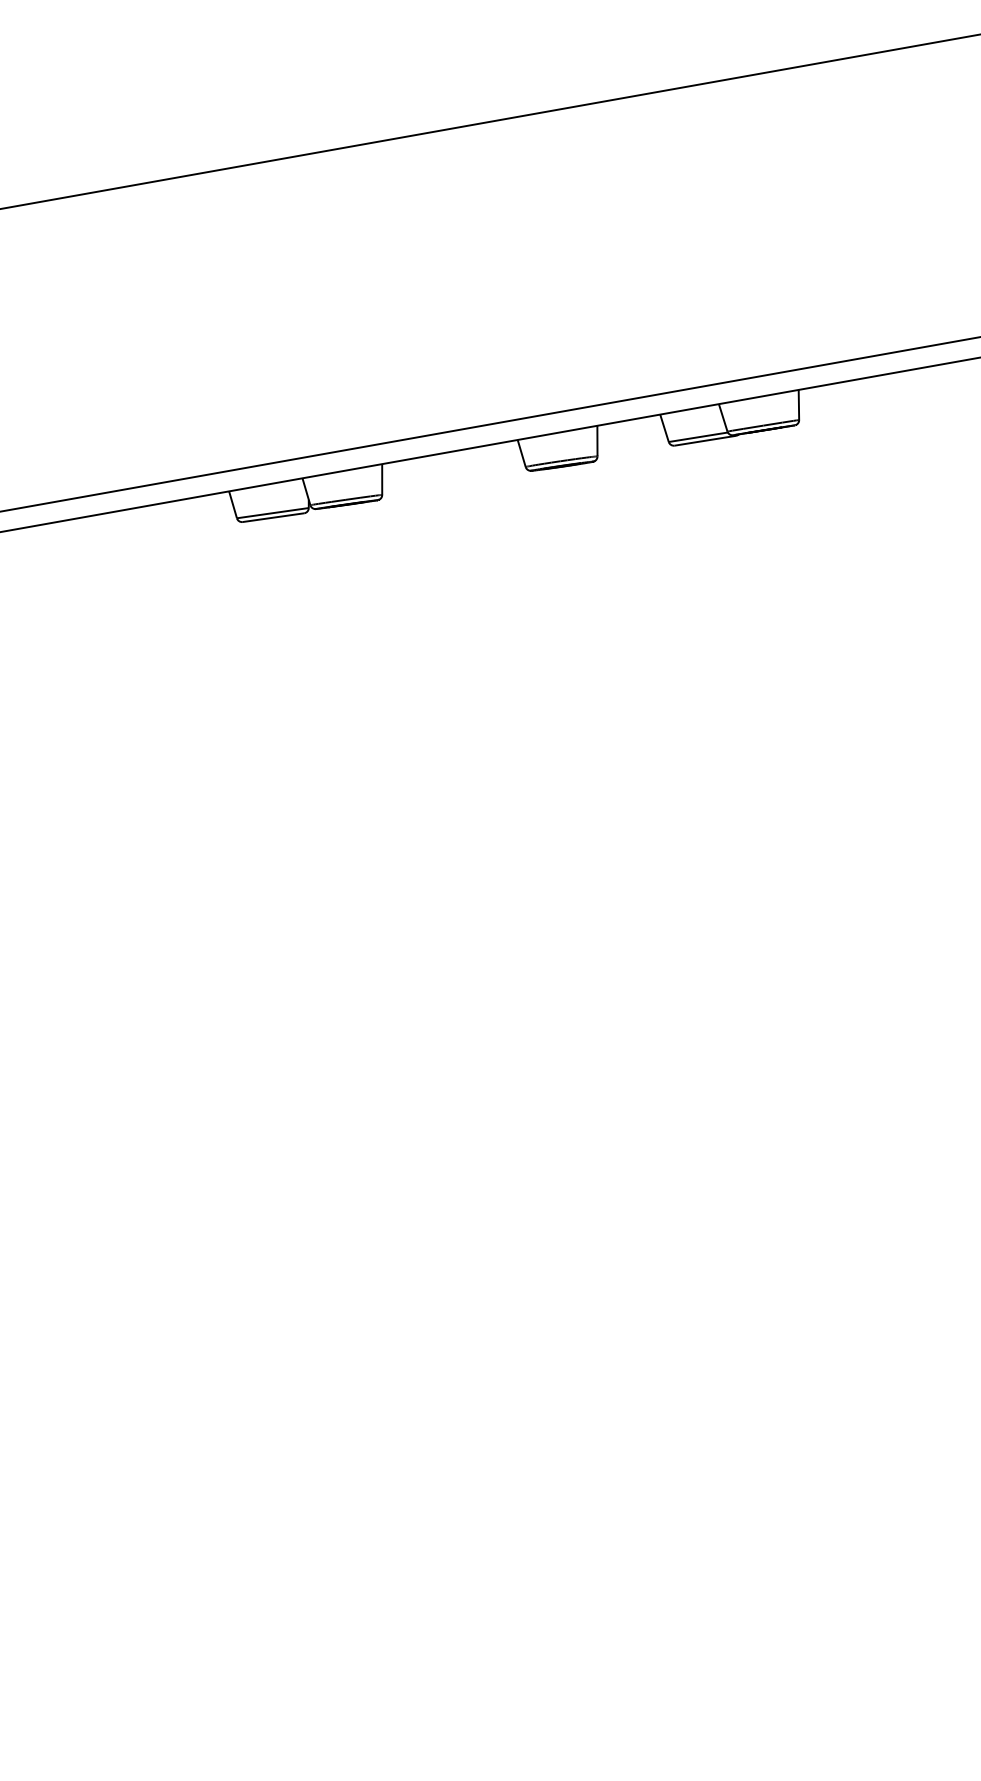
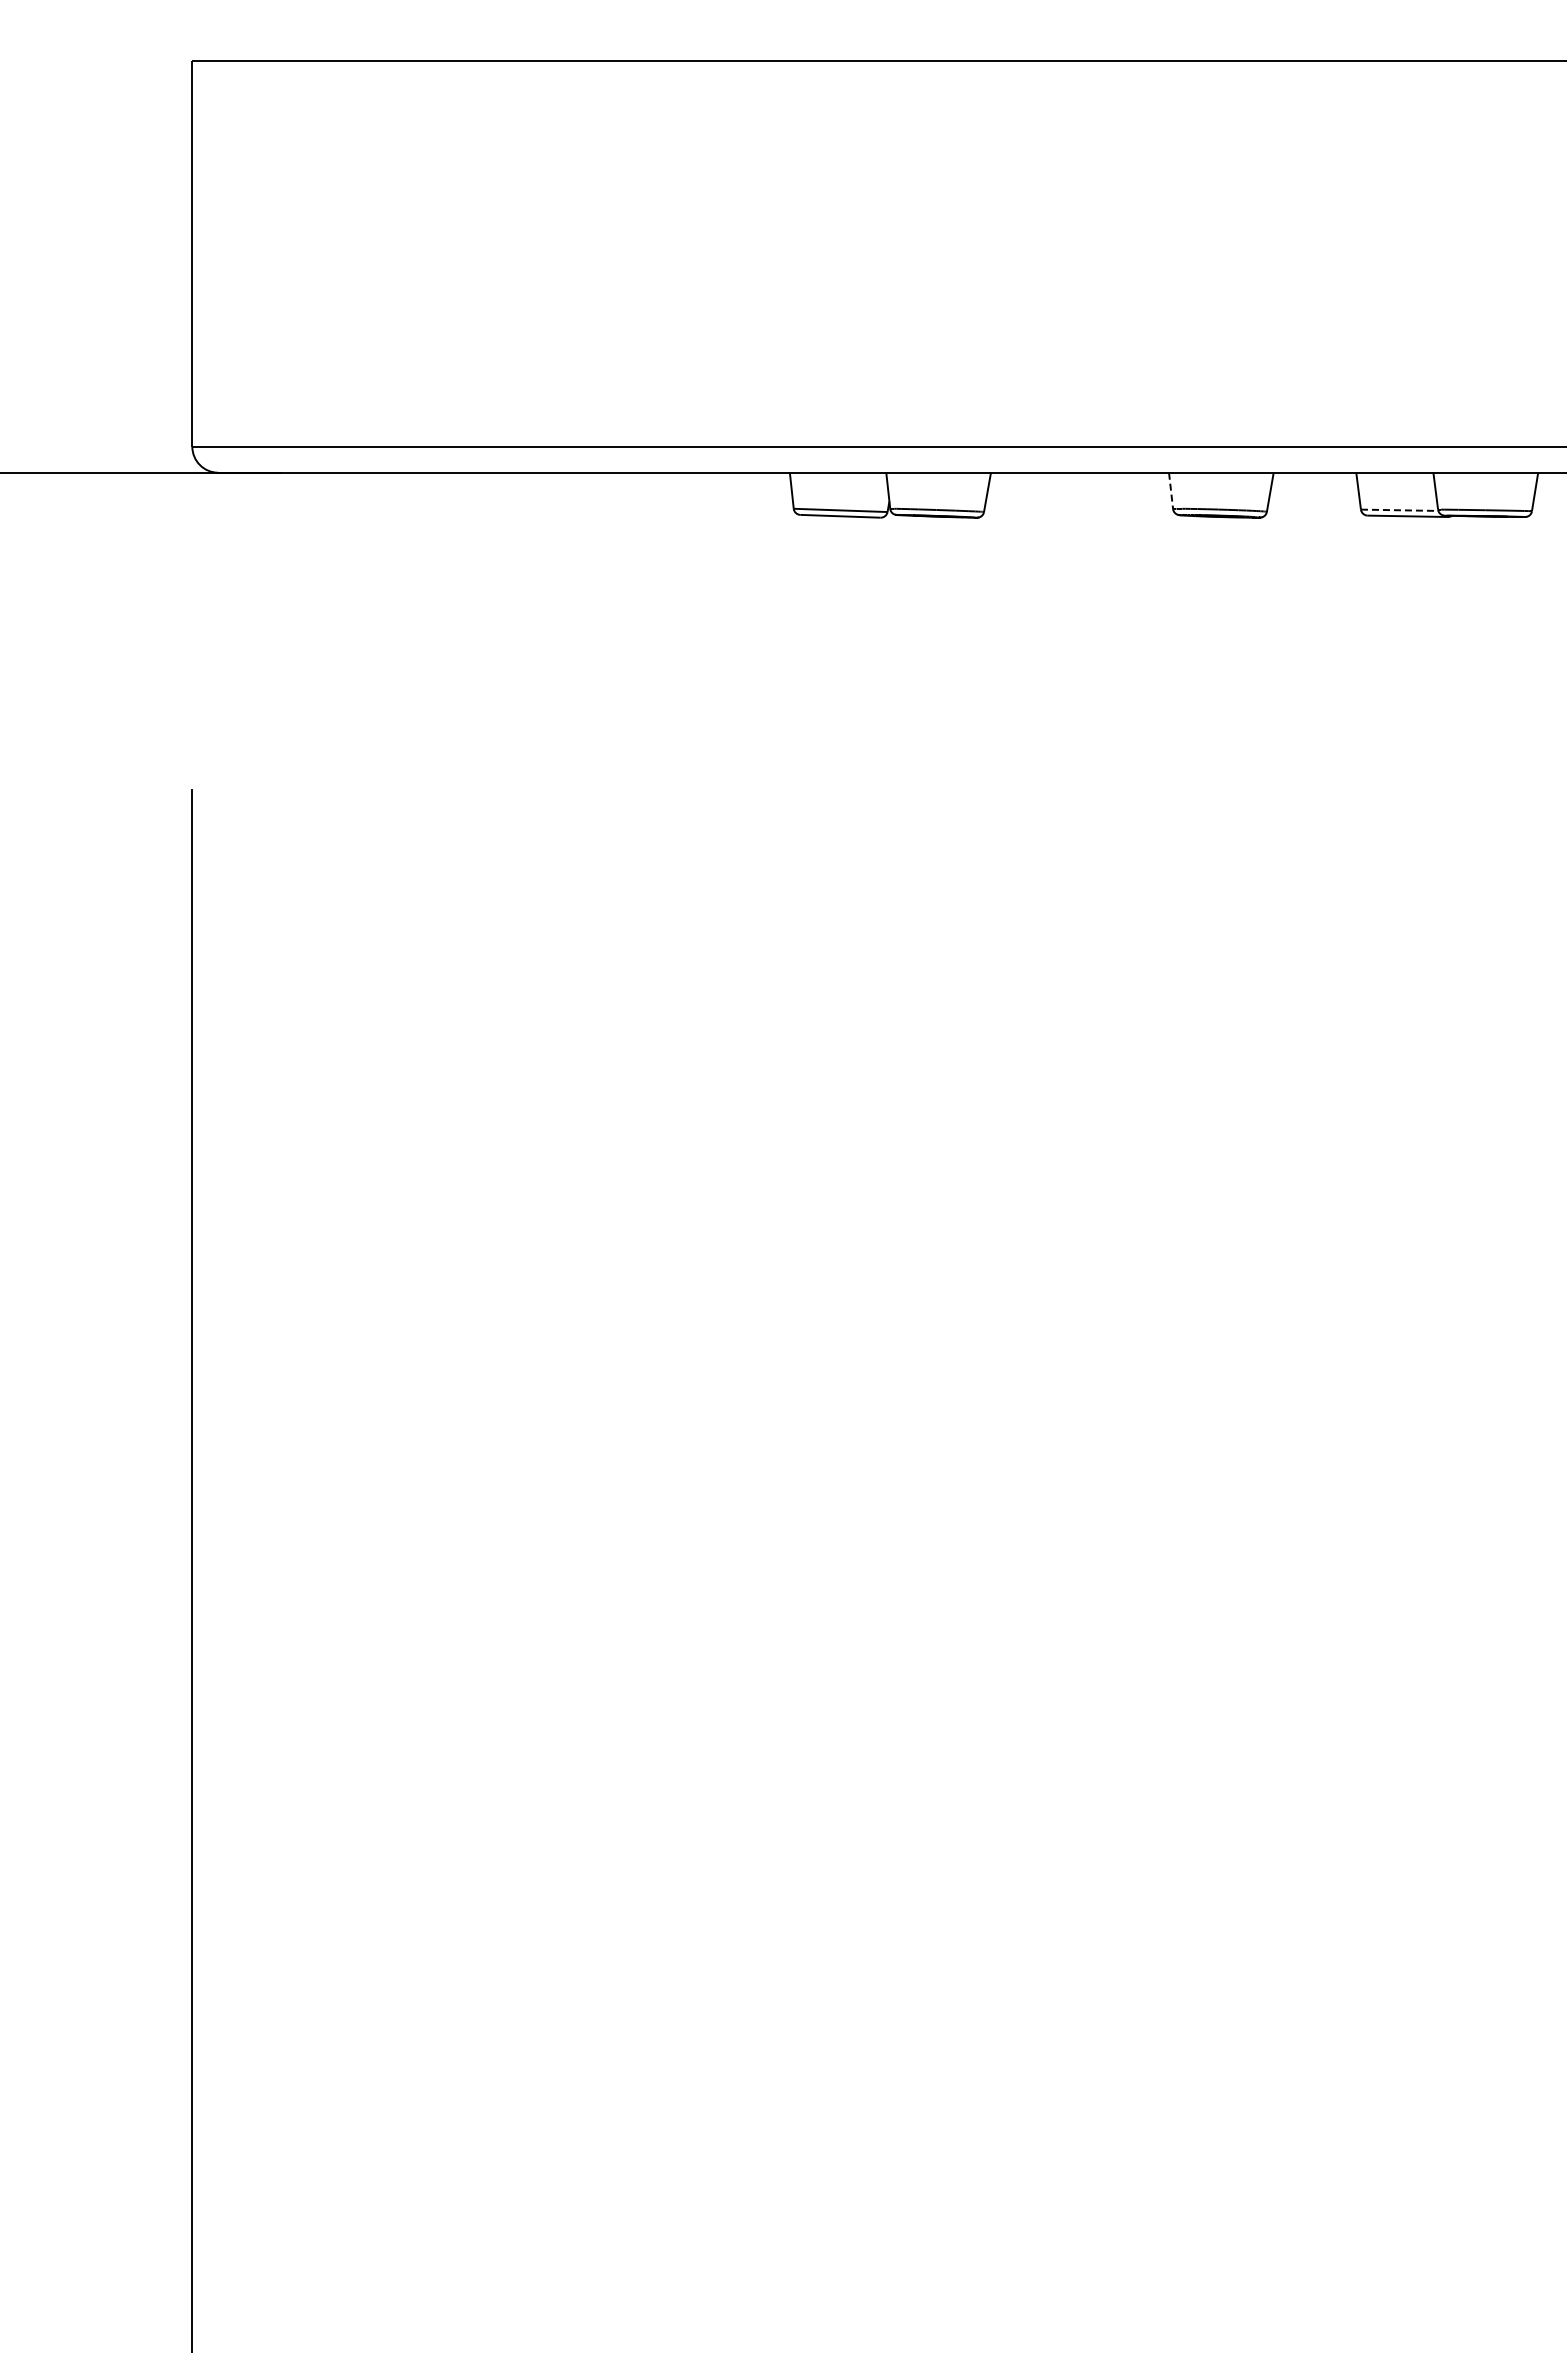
line: (698, 437) -> (1399, 510), solid -> dashed
line: (522, 453) -> (1171, 491), solid -> dashed

